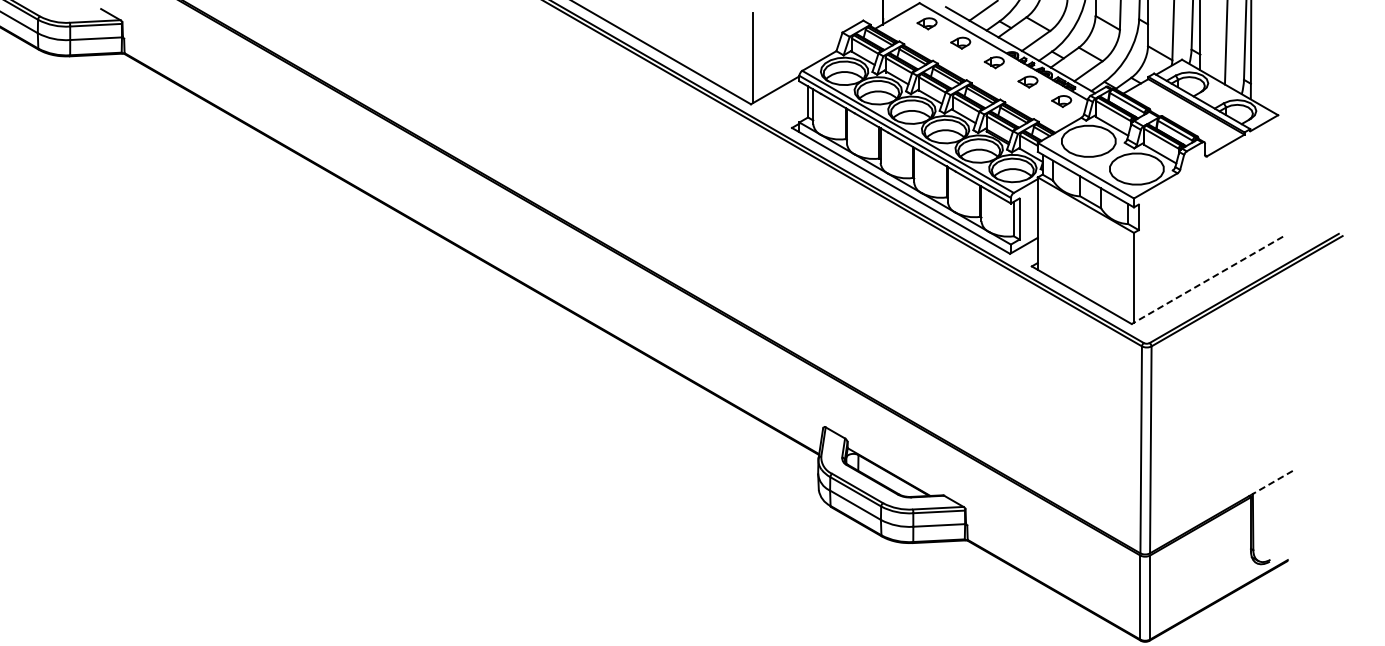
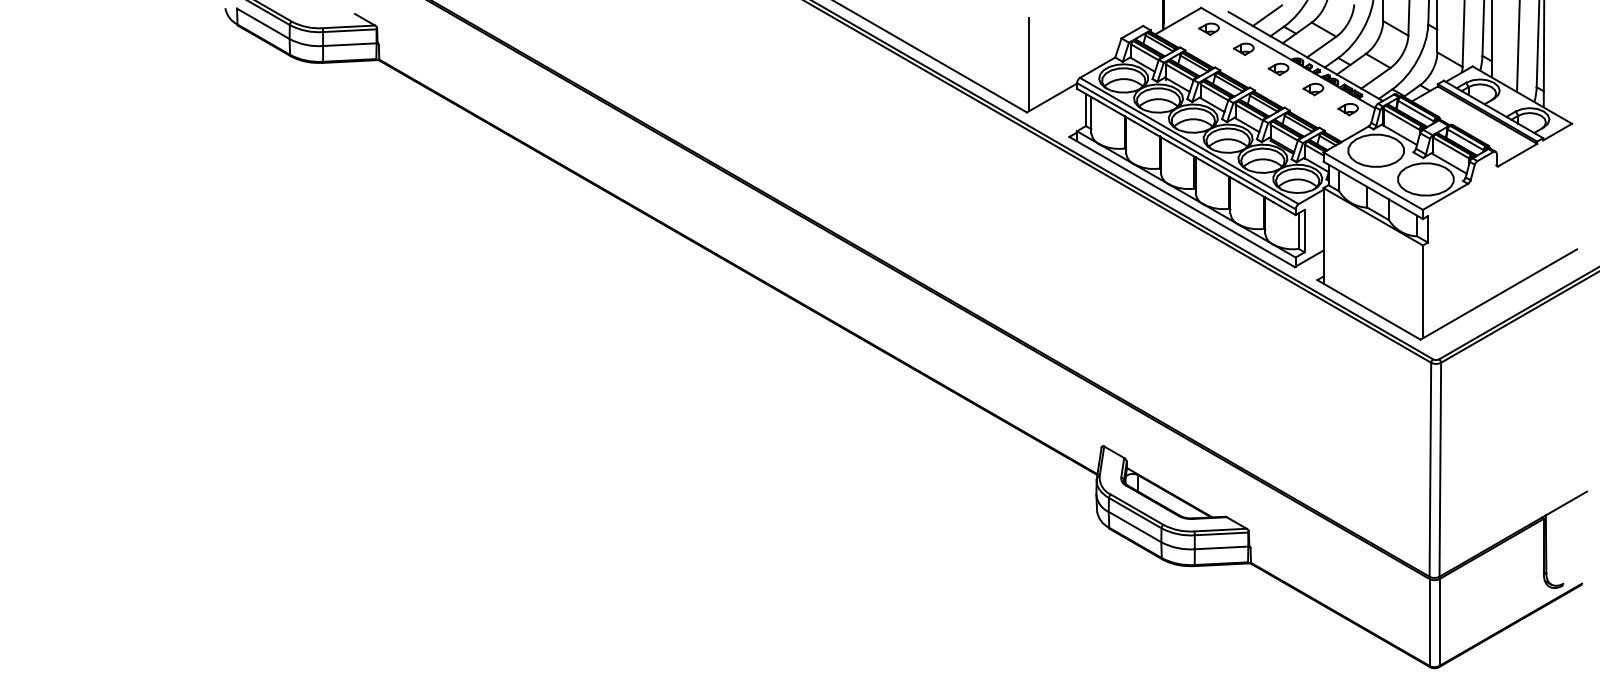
line: (1207, 280) -> (1498, 294), dashed -> solid
line: (1272, 482) -> (1566, 503), dashed -> solid

